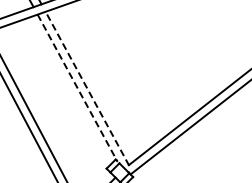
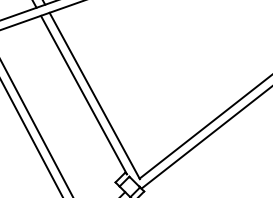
line: (77, 88) -> (84, 95), dashed -> solid
line: (87, 88) -> (94, 95), dashed -> solid

